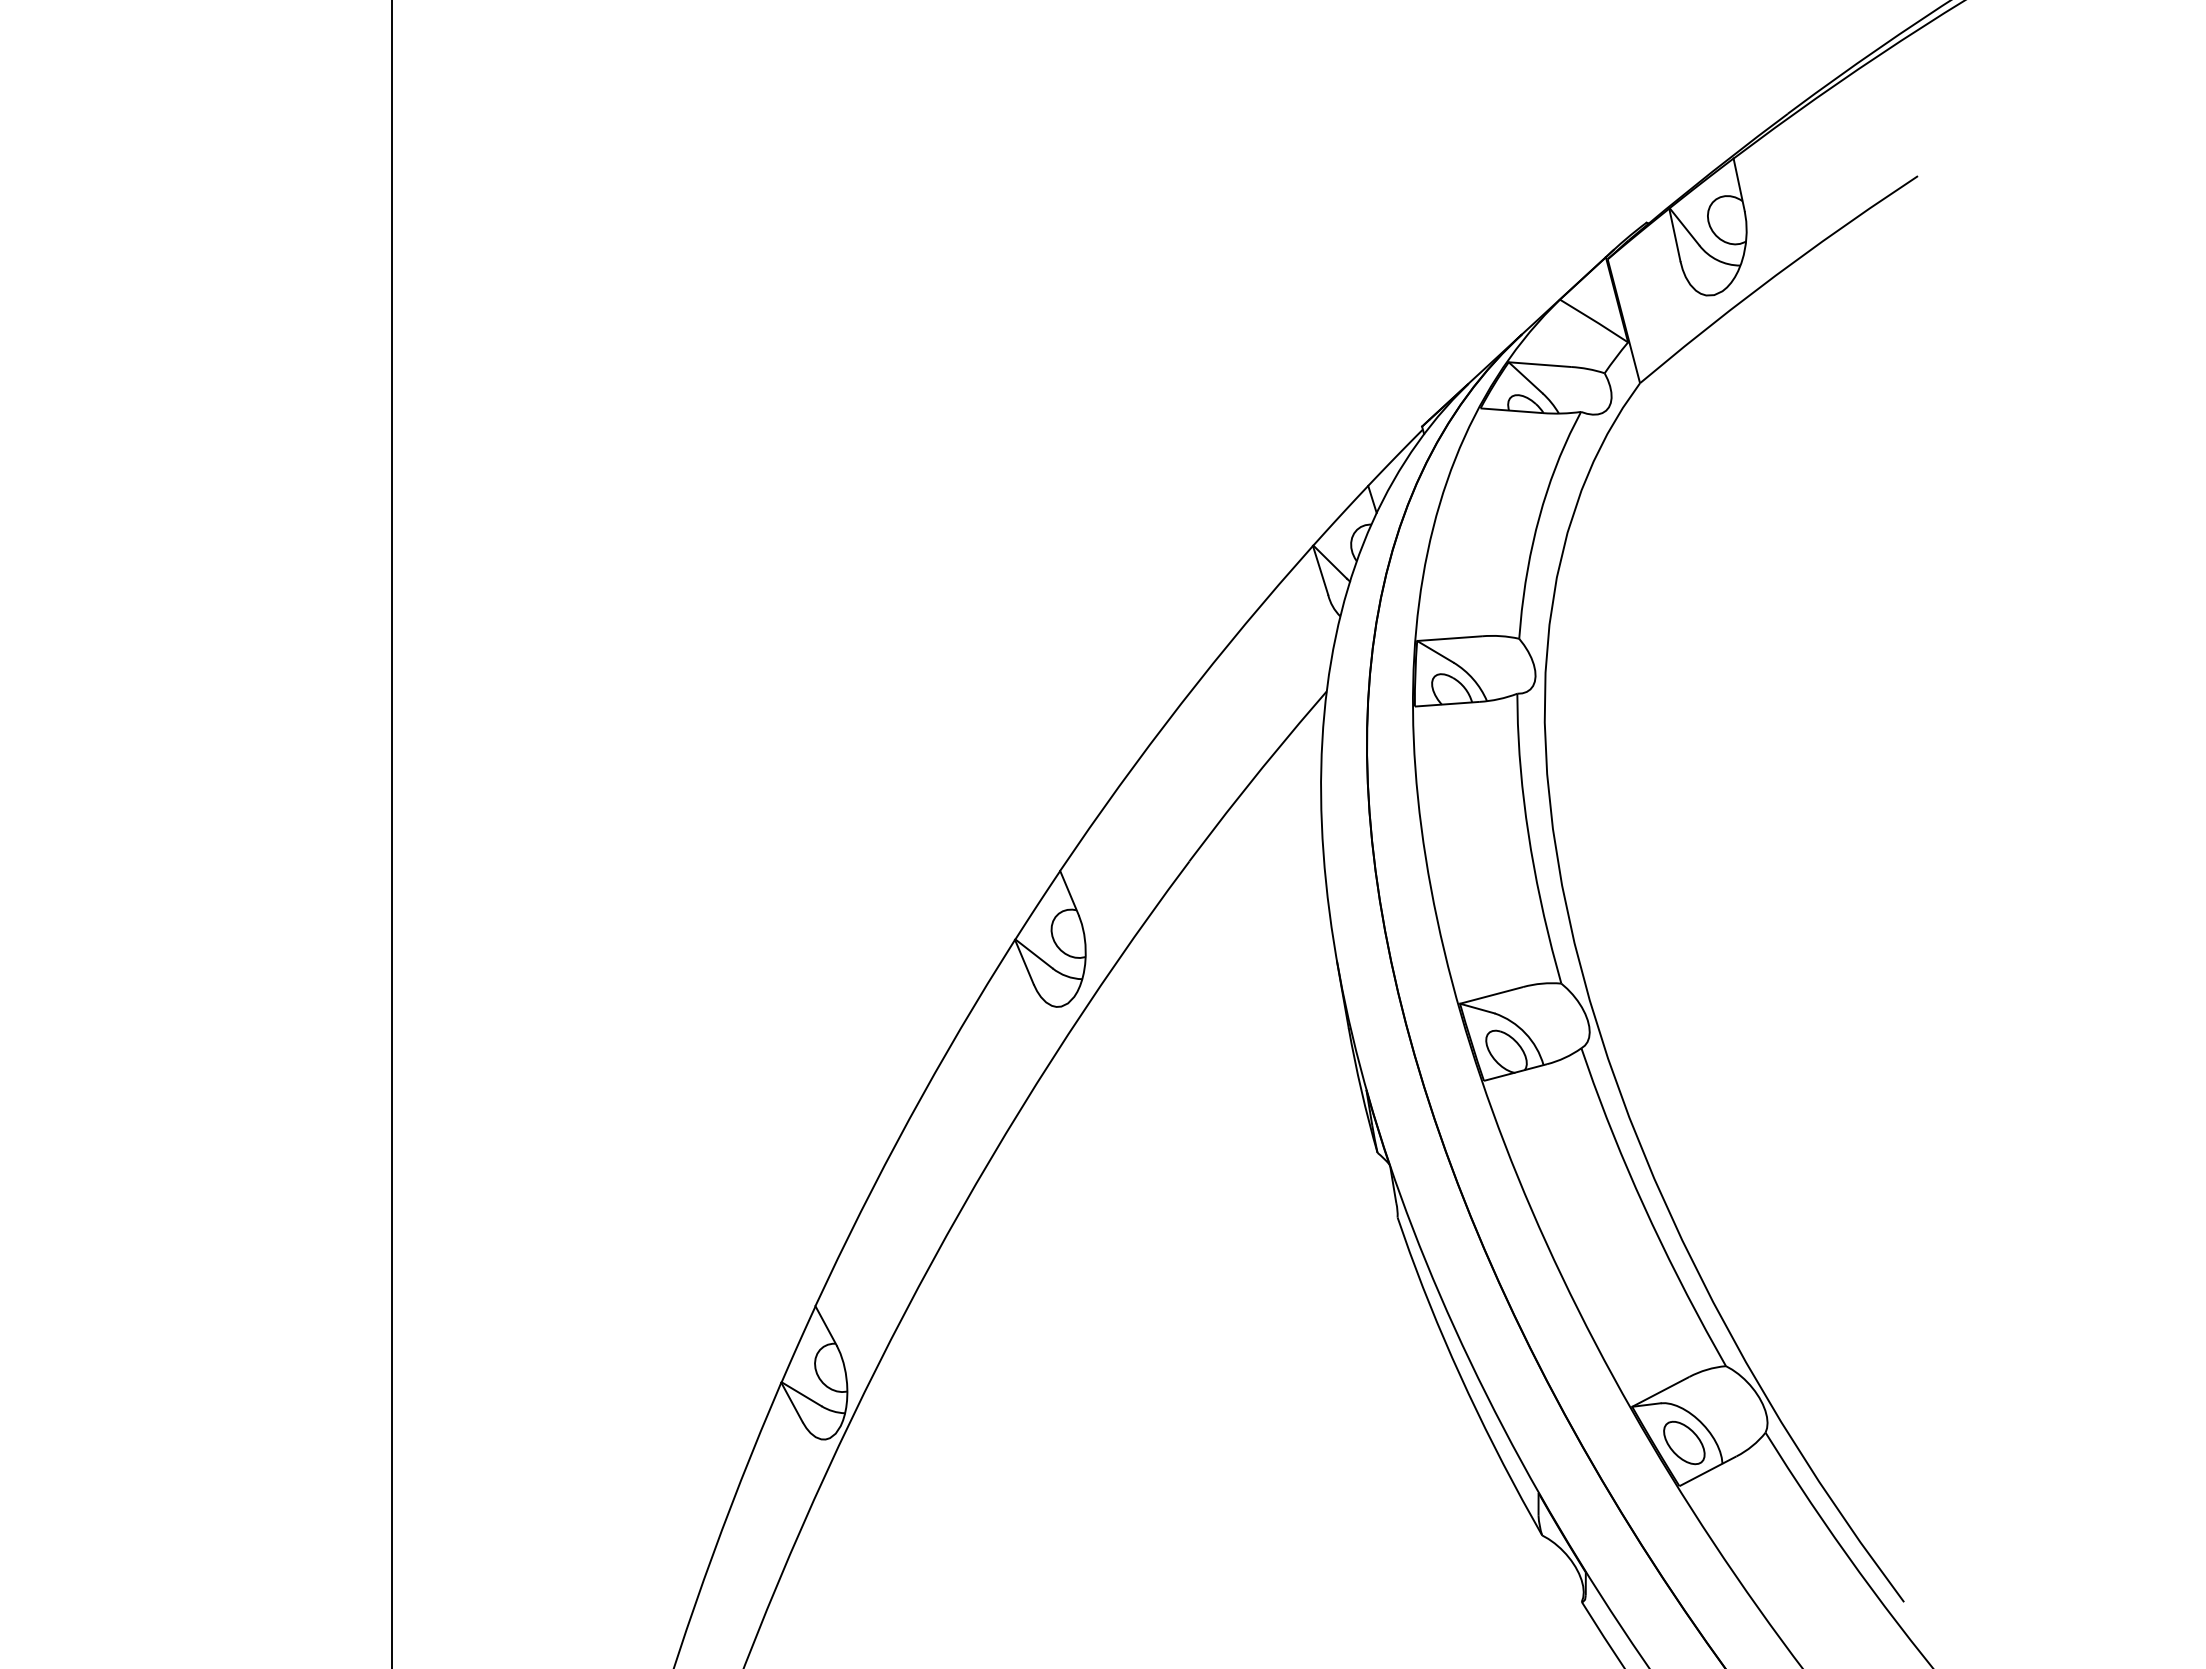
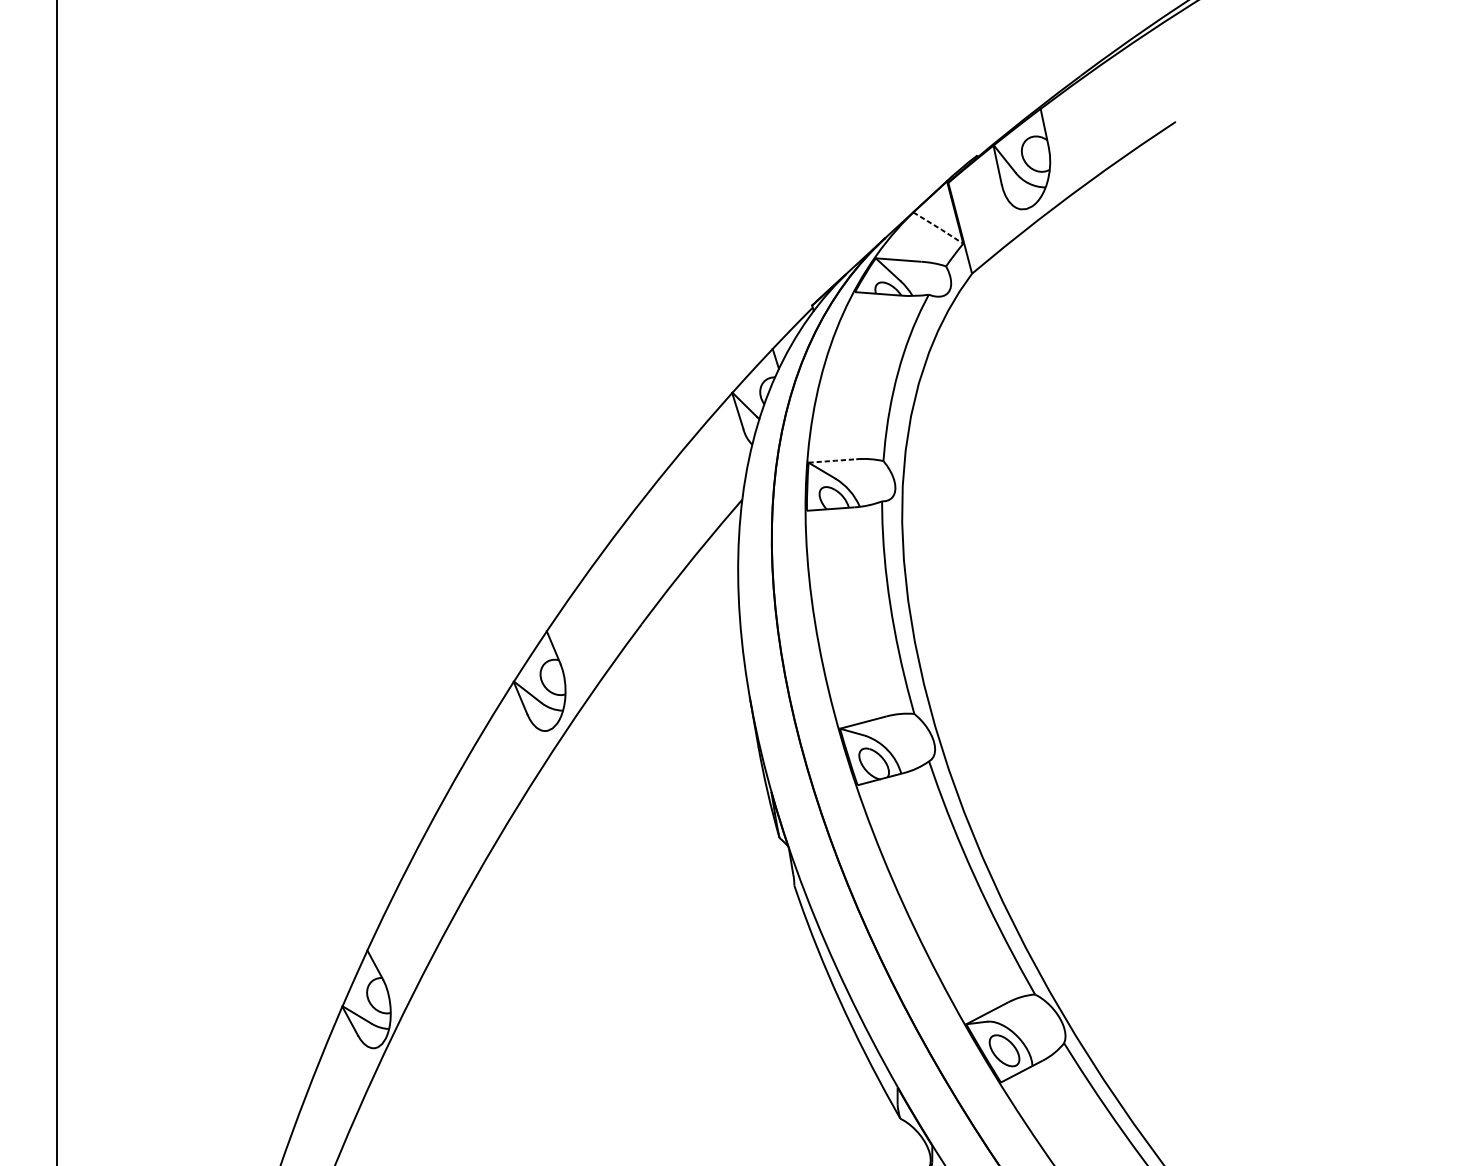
line: (1594, 320) -> (938, 227), solid -> dashed
line: (1450, 638) -> (833, 460), solid -> dashed

